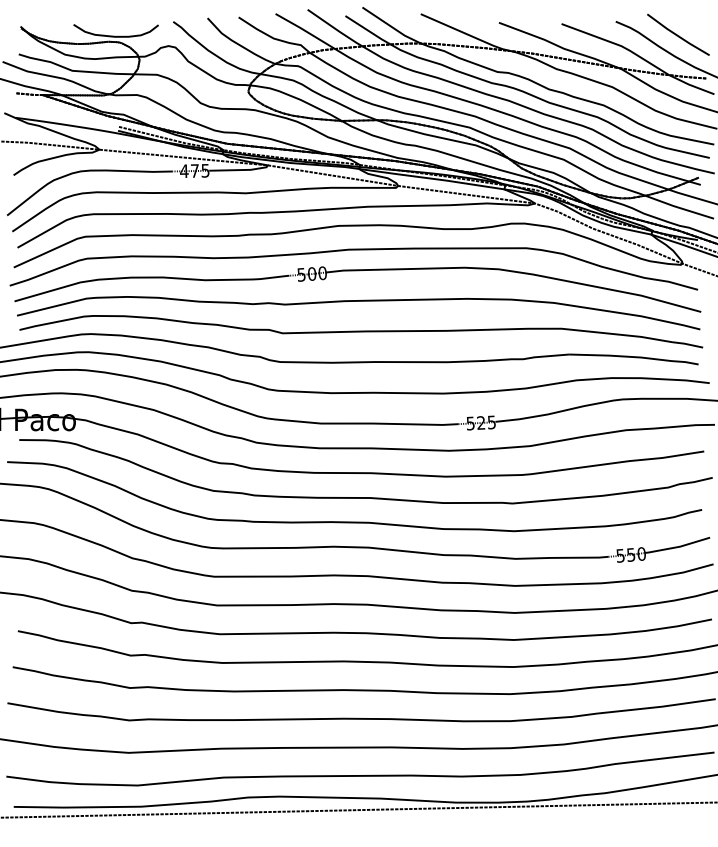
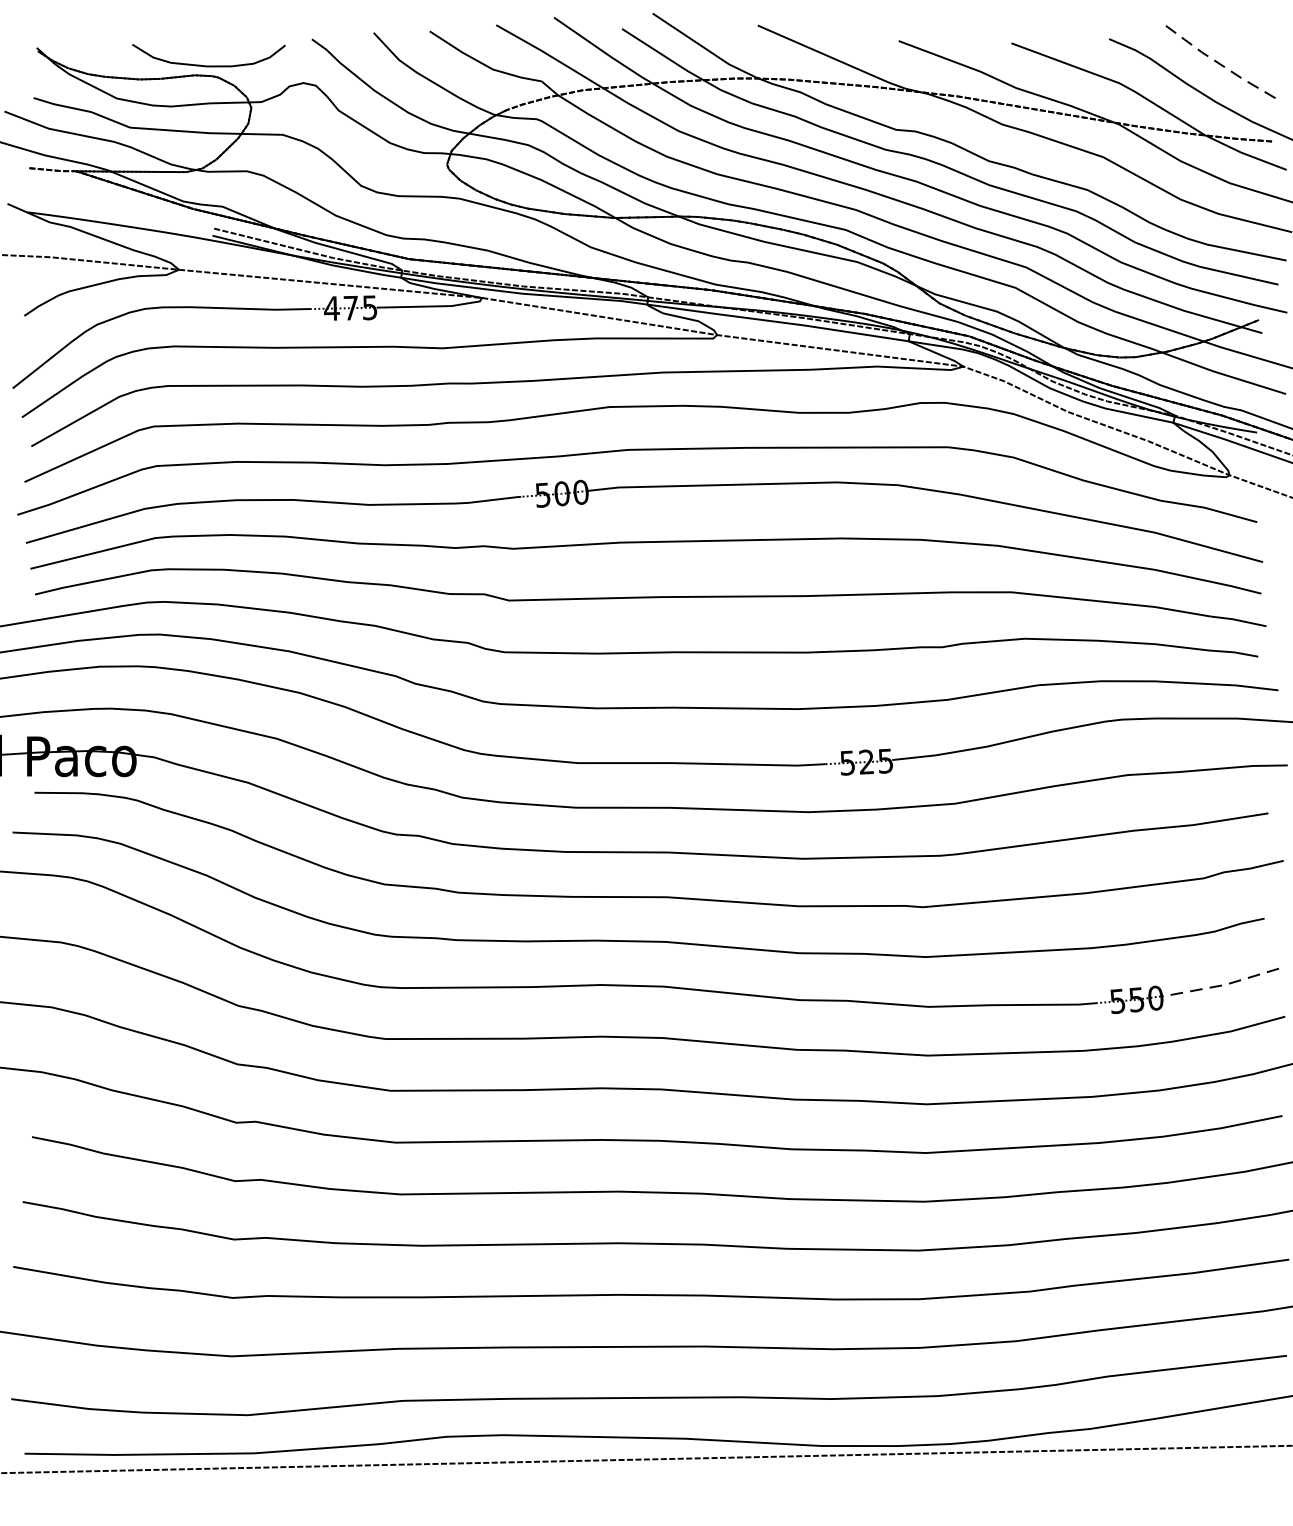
line: (677, 35) -> (1220, 64), solid -> dashed
line: (677, 547) -> (1220, 986), solid -> dashed

